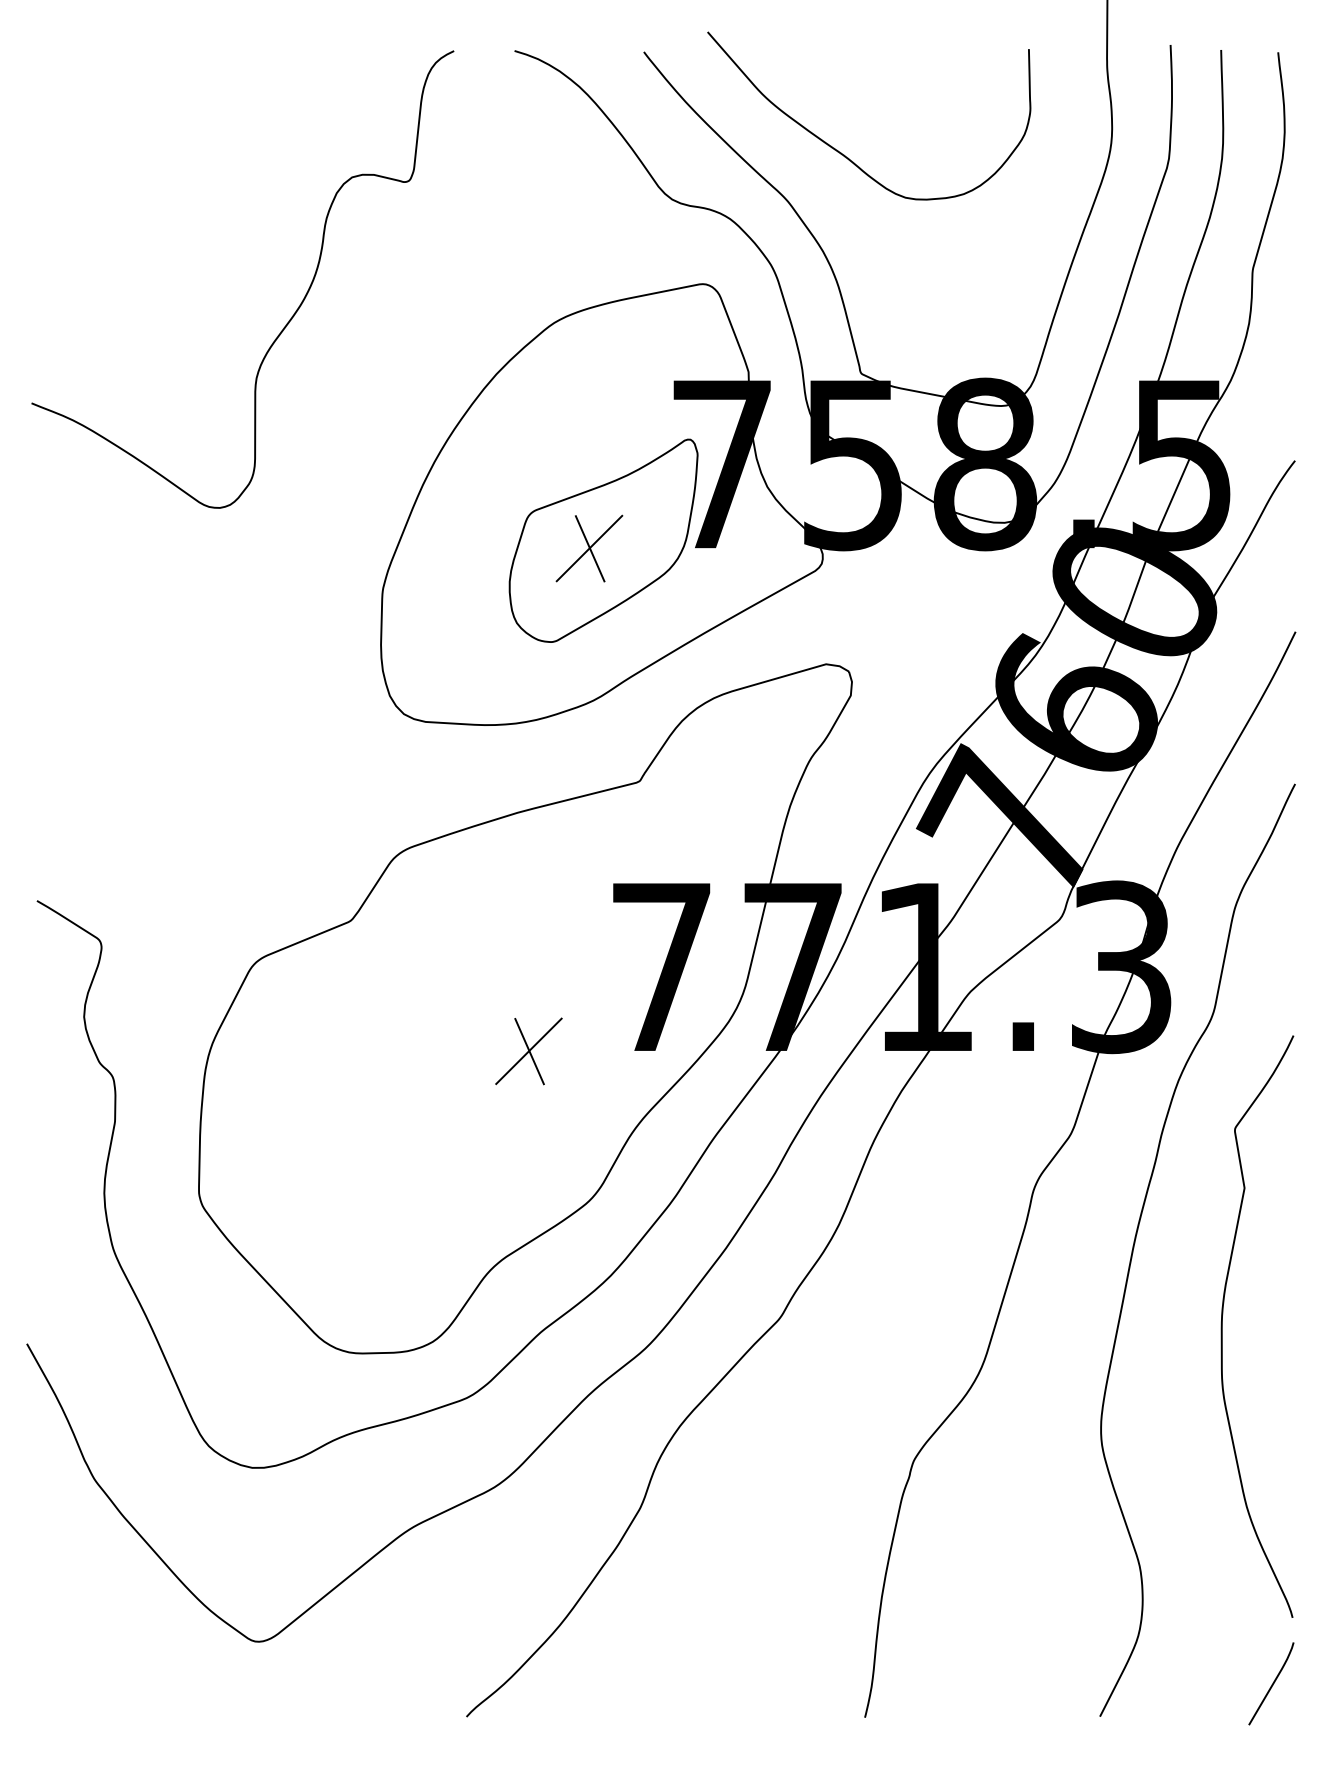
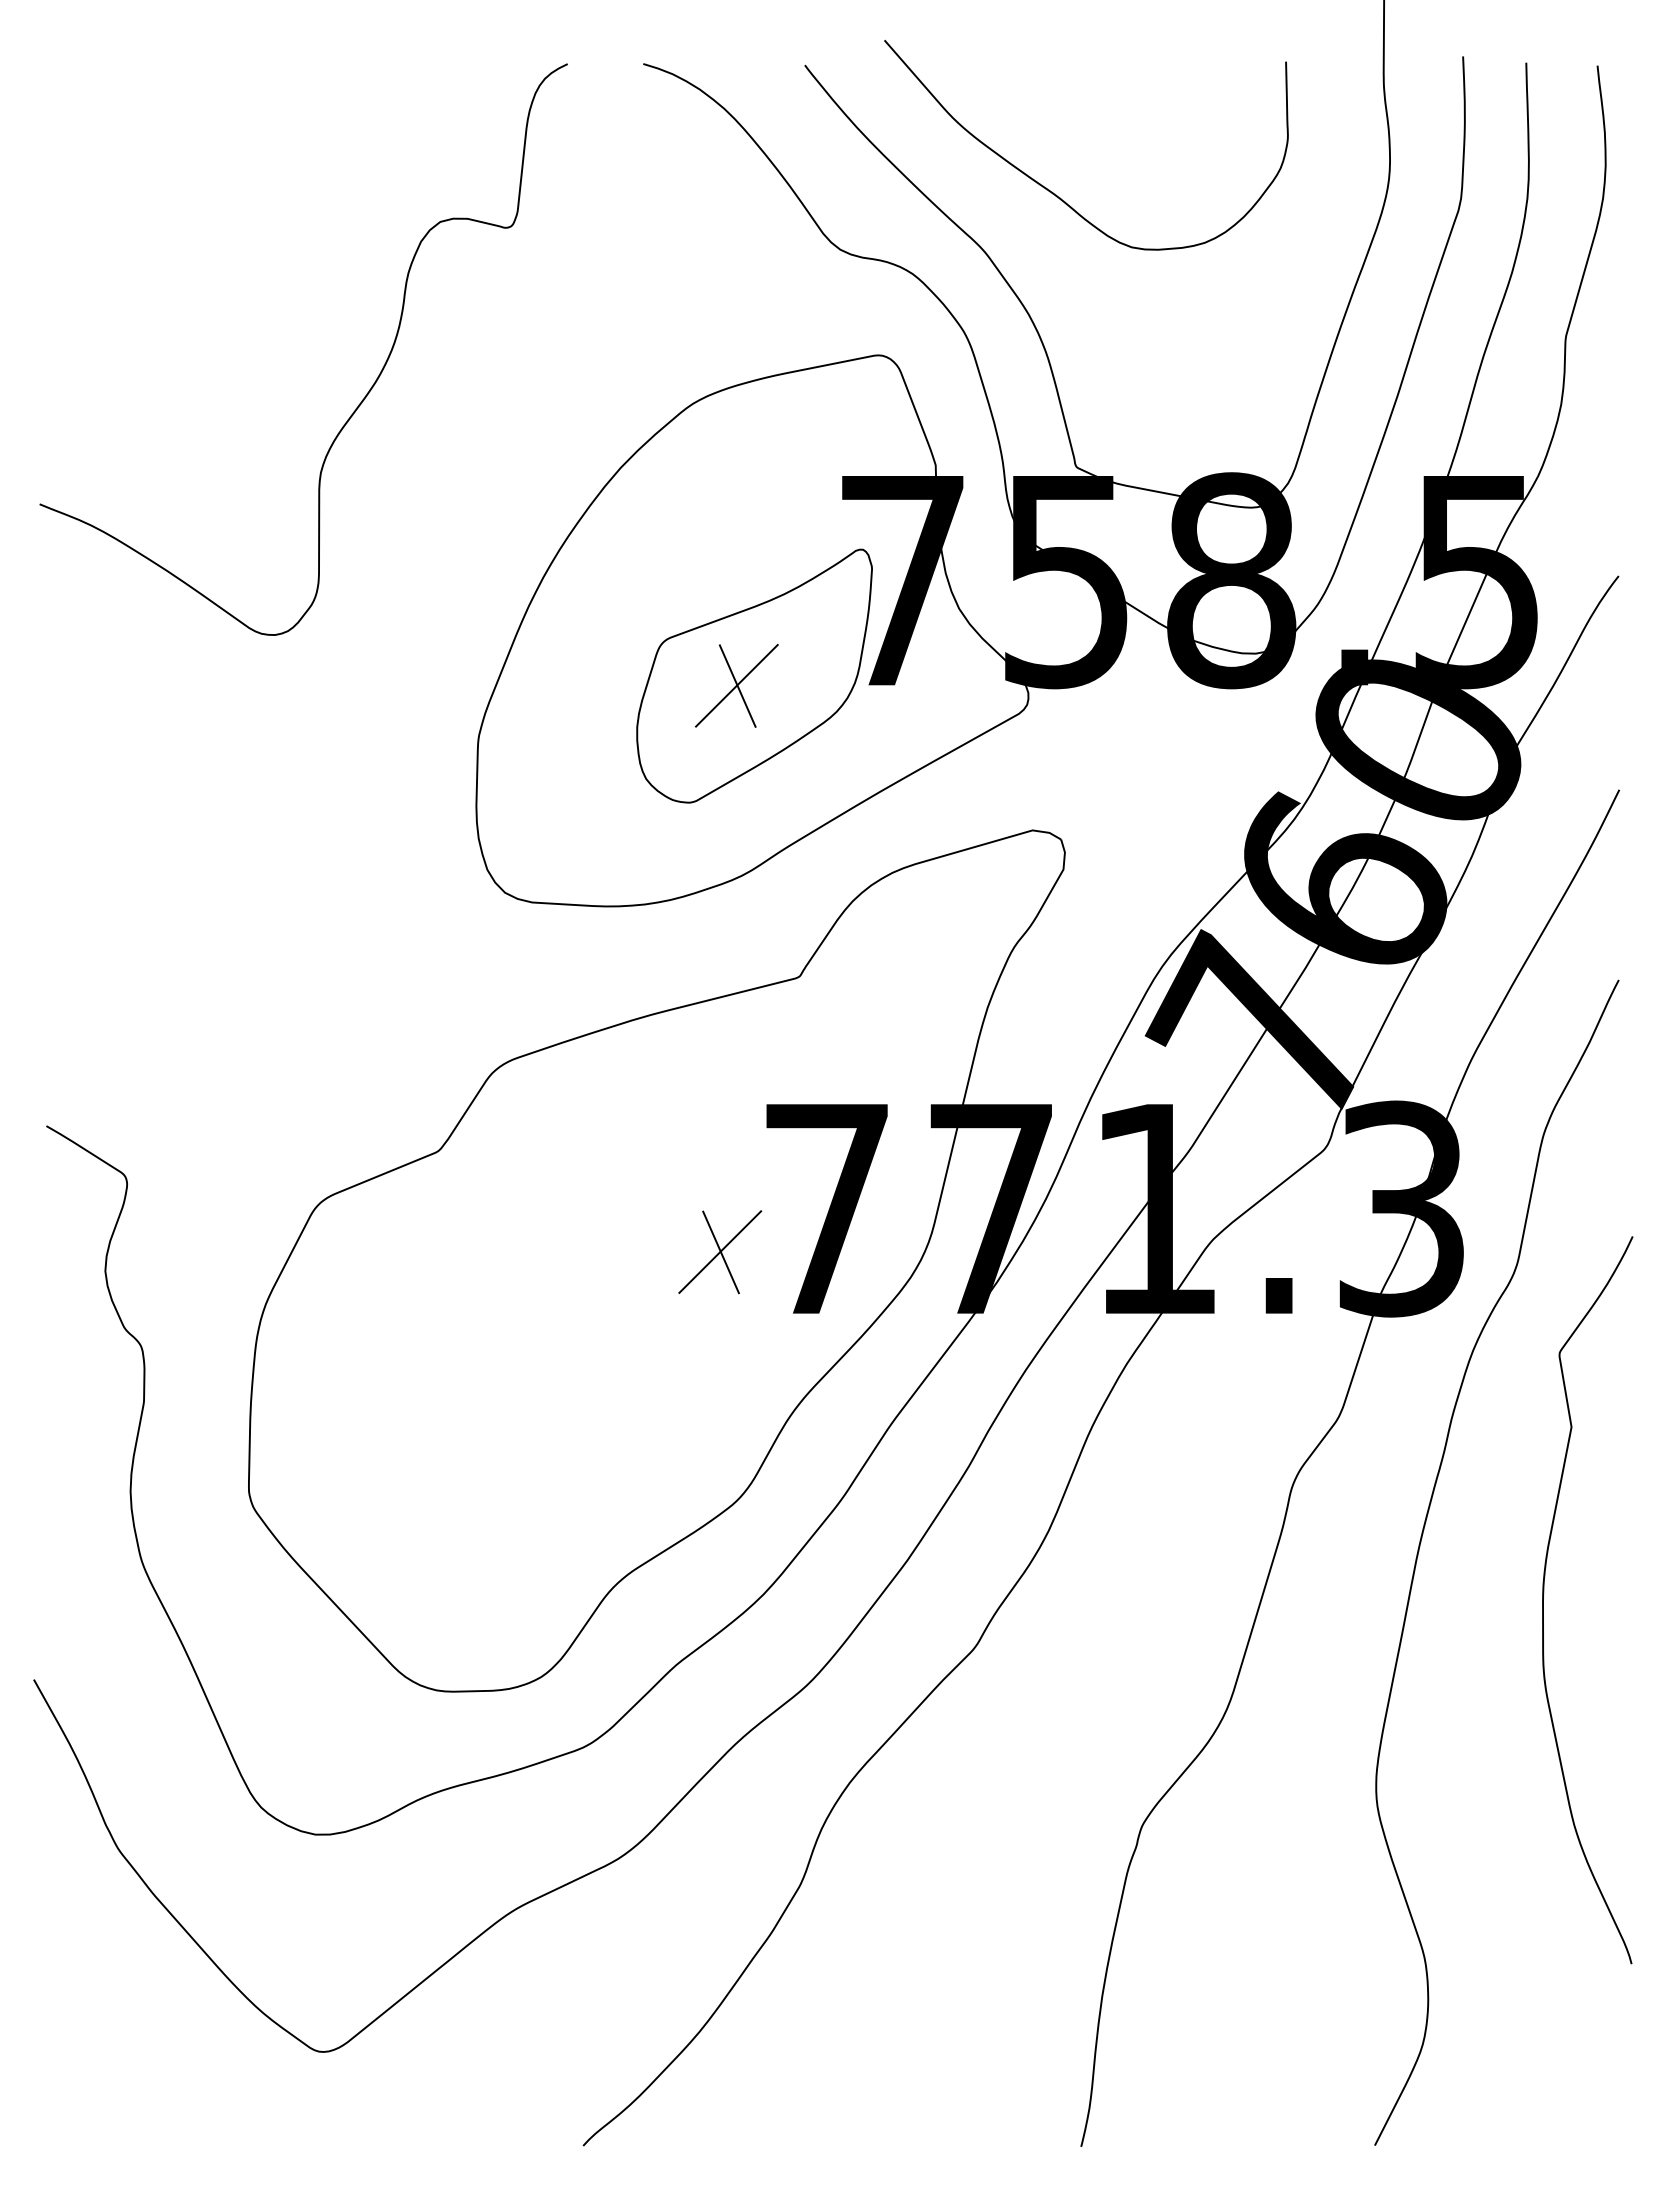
part: (529, 1051) -> (720, 1252), moved
curve: (1222, 1321) -> (1544, 1593), moved
curve: (1271, 1684) -> (1589, 2105), removed

